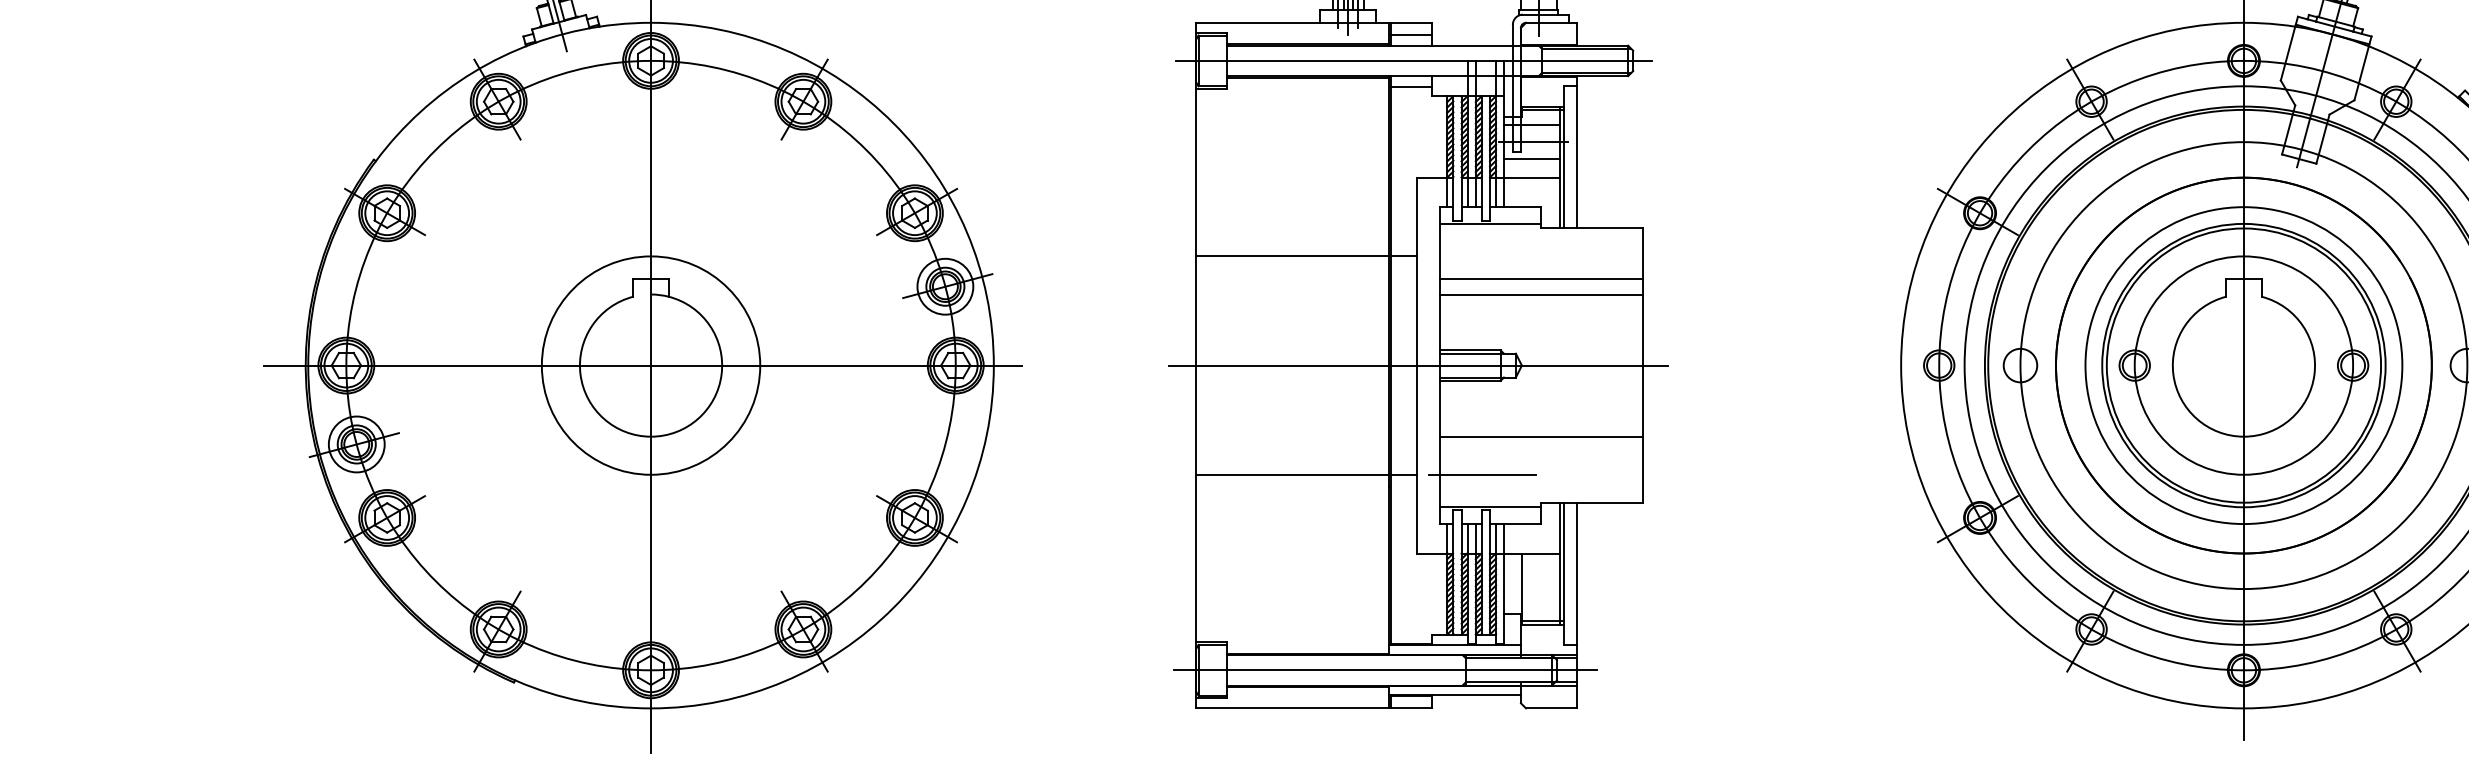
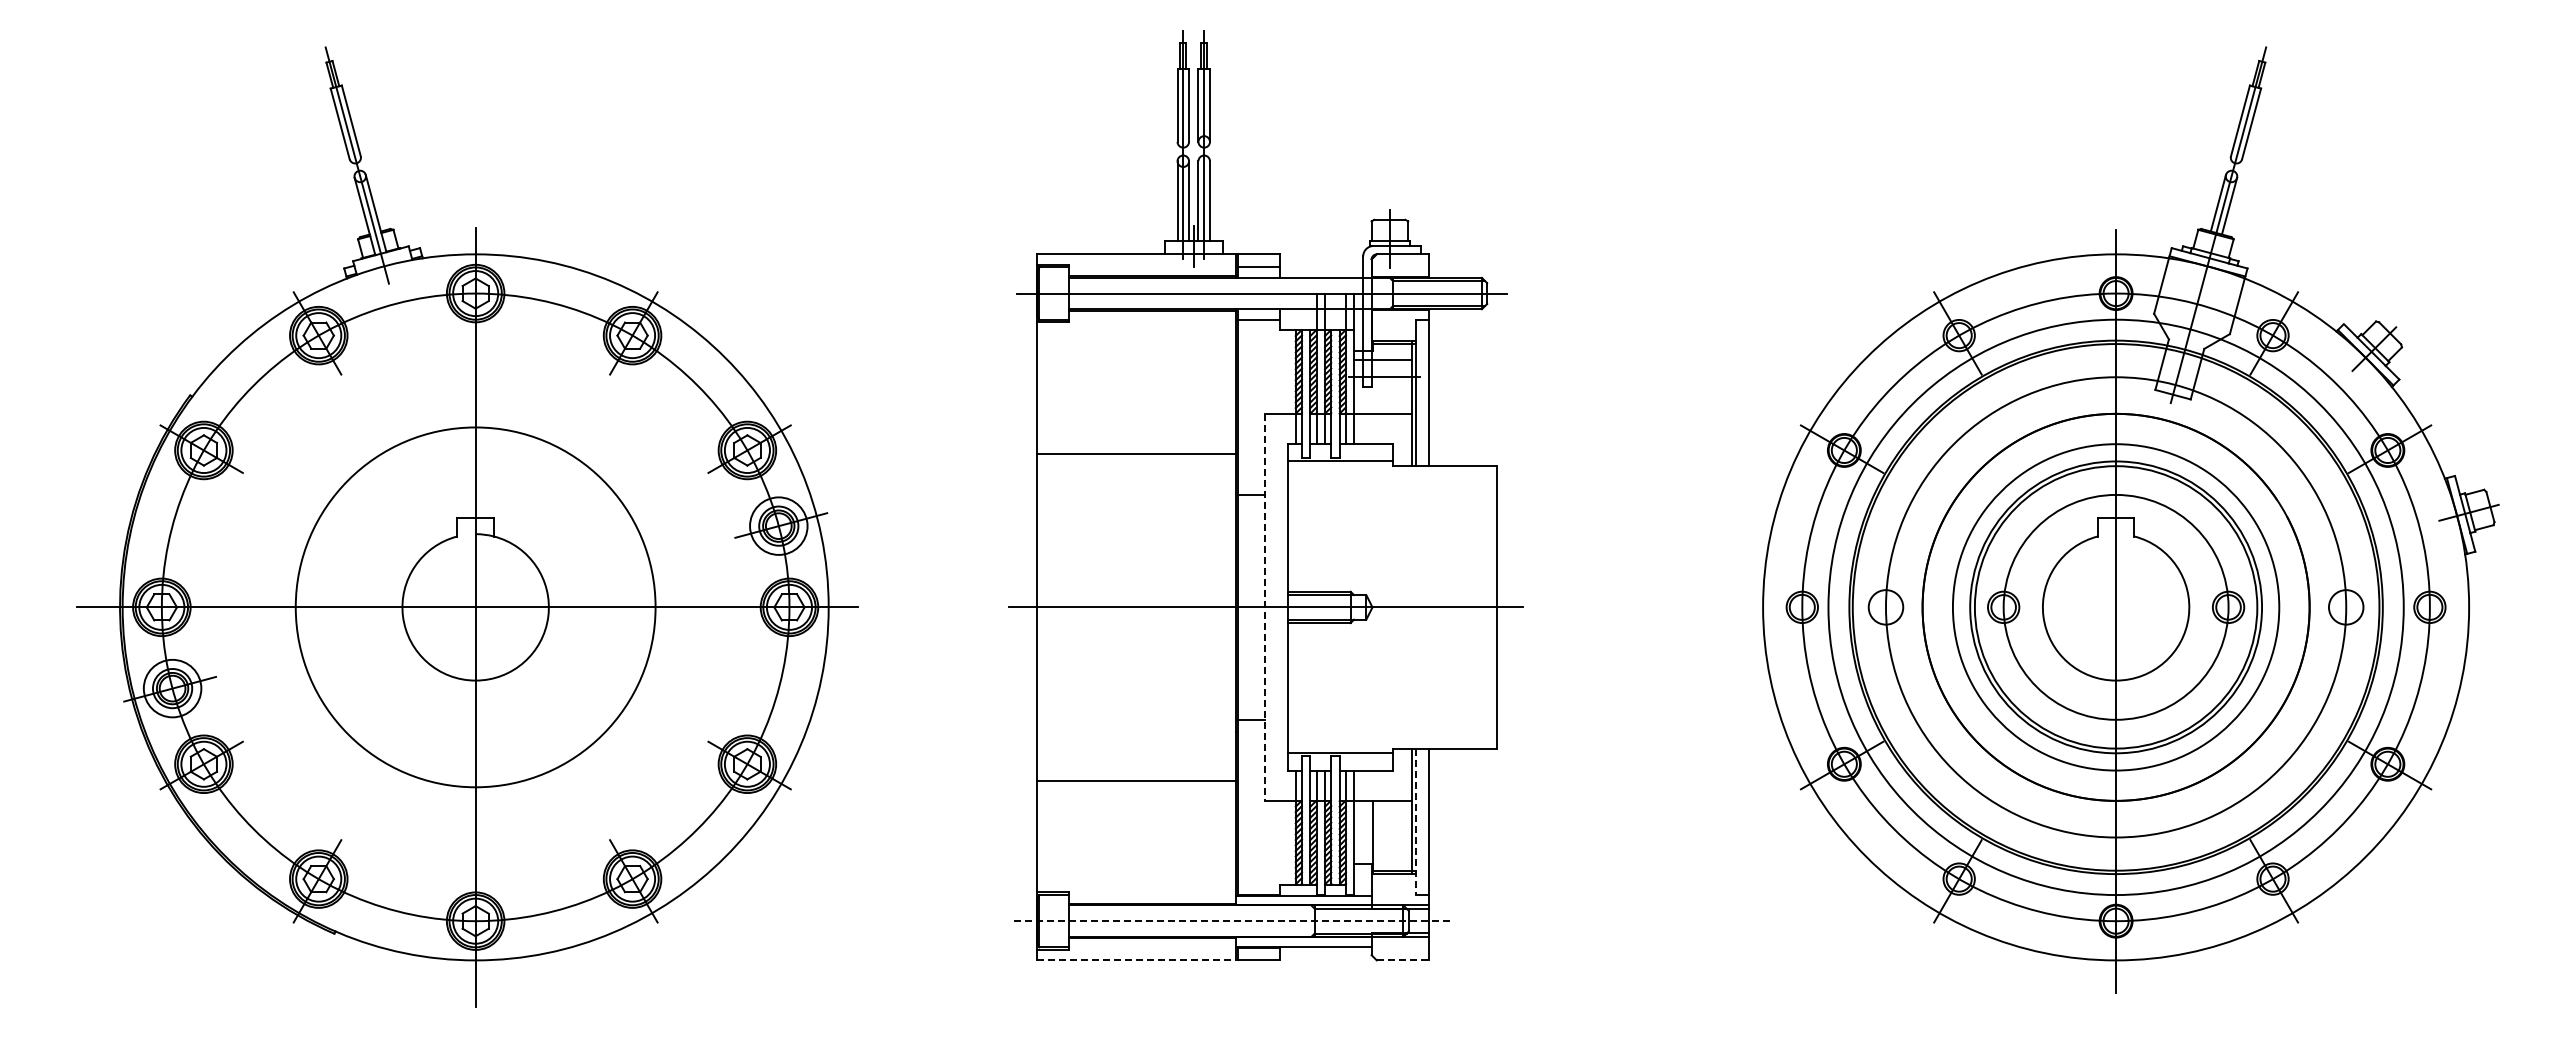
line: (1531, 158) -> (1382, 394), removed
line: (1291, 255) -> (1135, 453), moved
line: (1541, 279) -> (1392, 518), removed
line: (1541, 294) -> (1392, 534), removed
circle: (650, 364) -> (475, 606), size x1.6
line: (1417, 365) -> (1264, 607), solid -> dashed
line: (1541, 436) -> (1392, 680), removed
line: (1291, 474) -> (1135, 780), moved
line: (1482, 474) -> (1331, 719), removed
line: (1564, 574) -> (1416, 822), solid -> dashed
line: (1384, 670) -> (1231, 921), solid -> dashed
line: (1292, 708) -> (1136, 960), solid -> dashed
line: (1551, 708) -> (1403, 960), solid -> dashed

